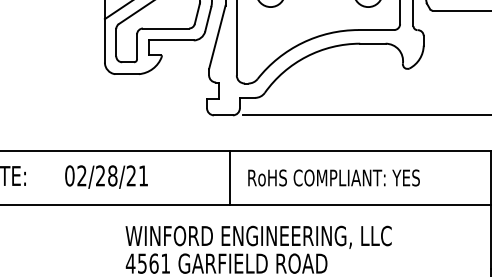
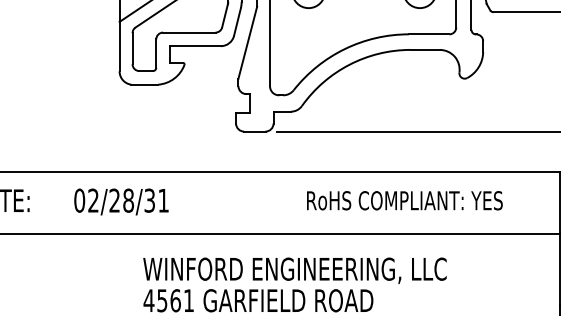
text: (130, 175) -> (148, 200), 02/28/21 -> 02/28/31
line: (229, 177) -> (261, 202), removed
text: (333, 177) -> (404, 200), moved

